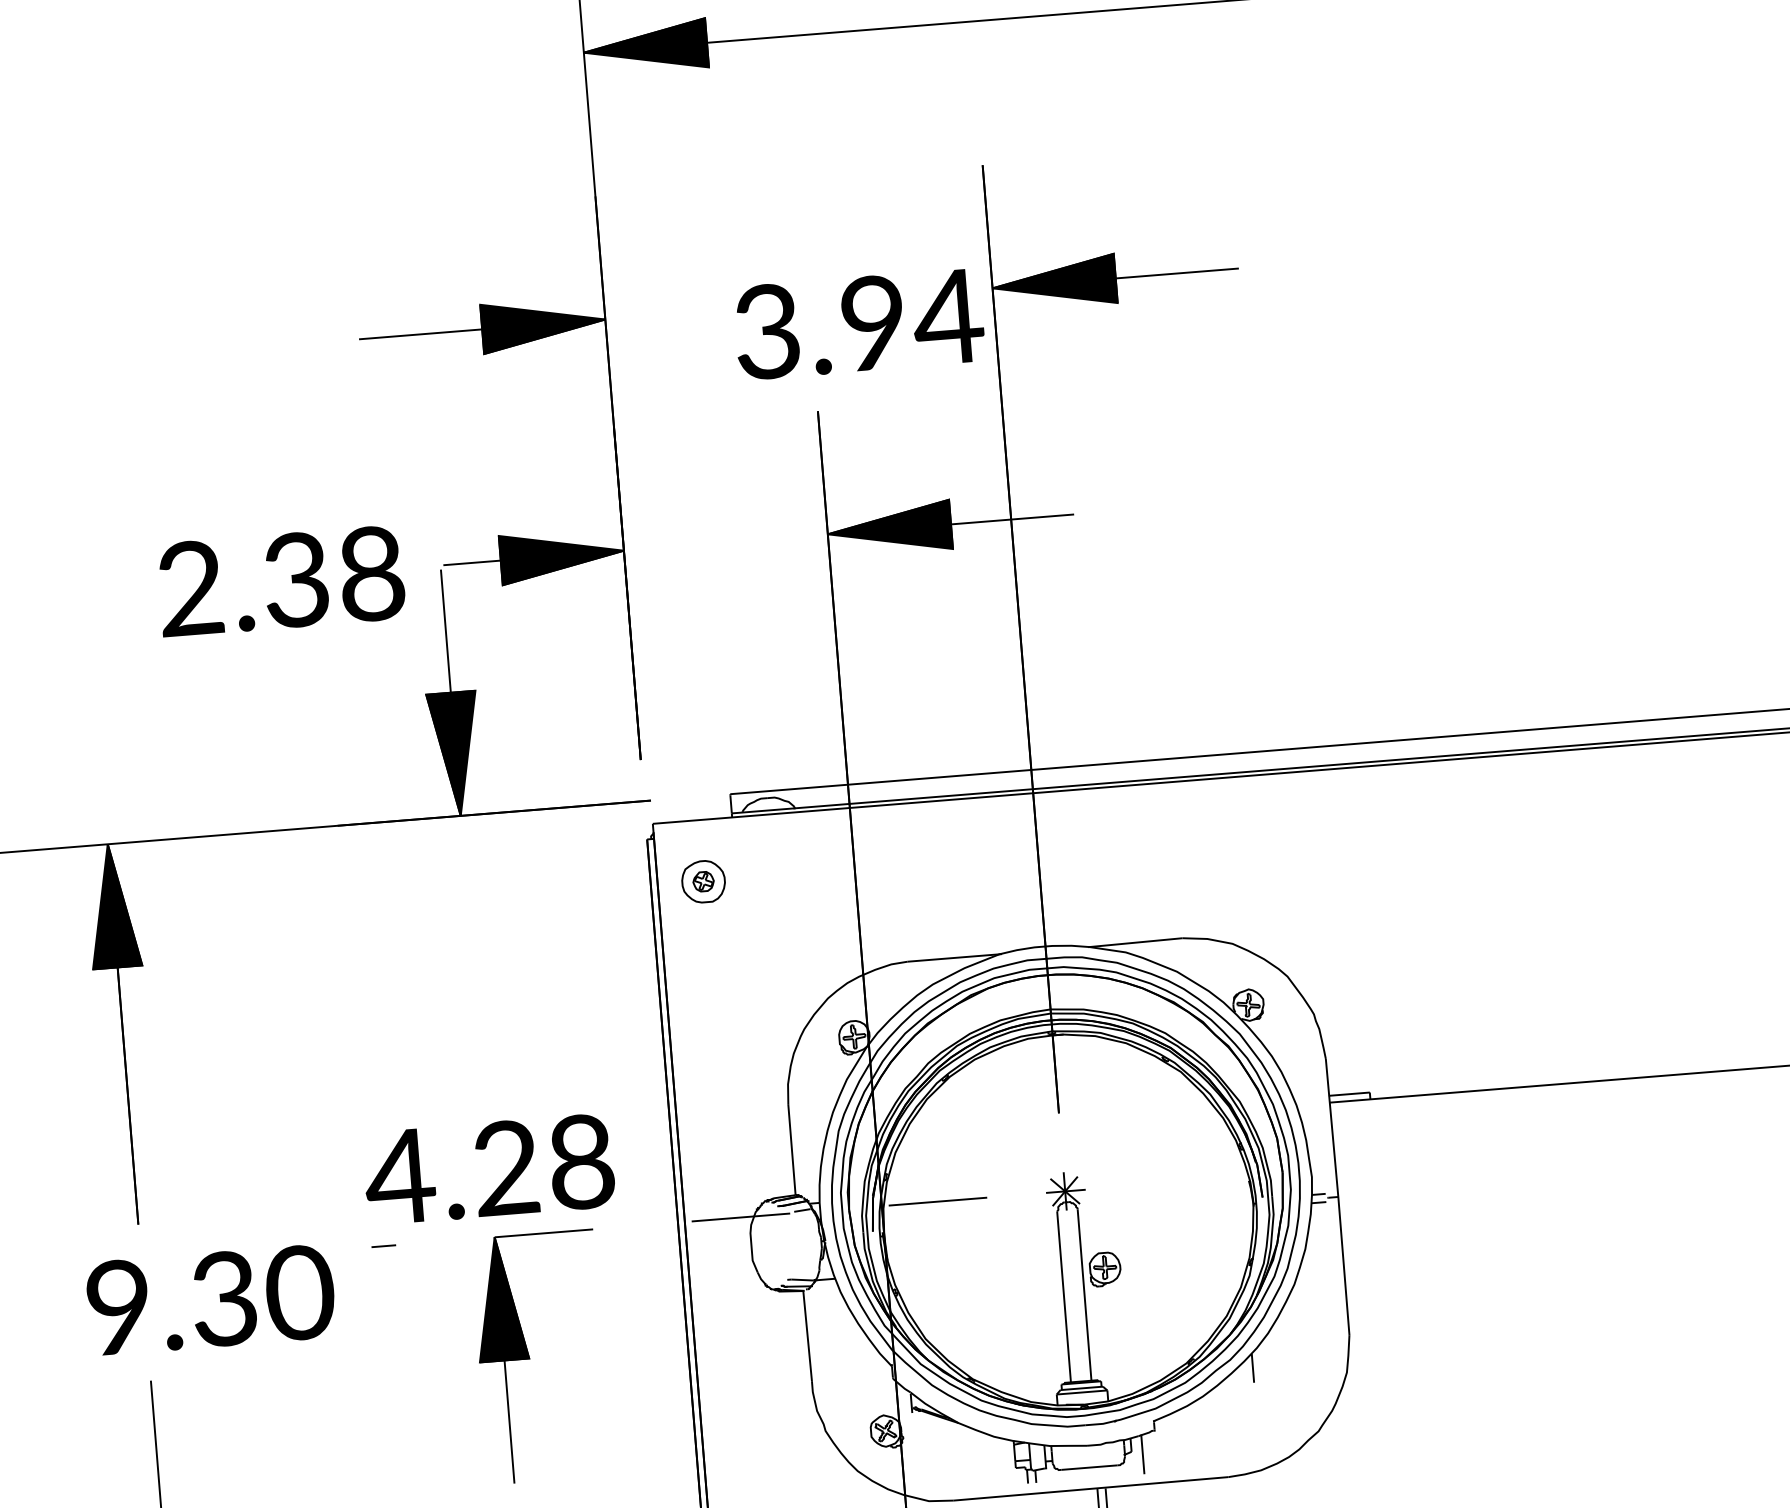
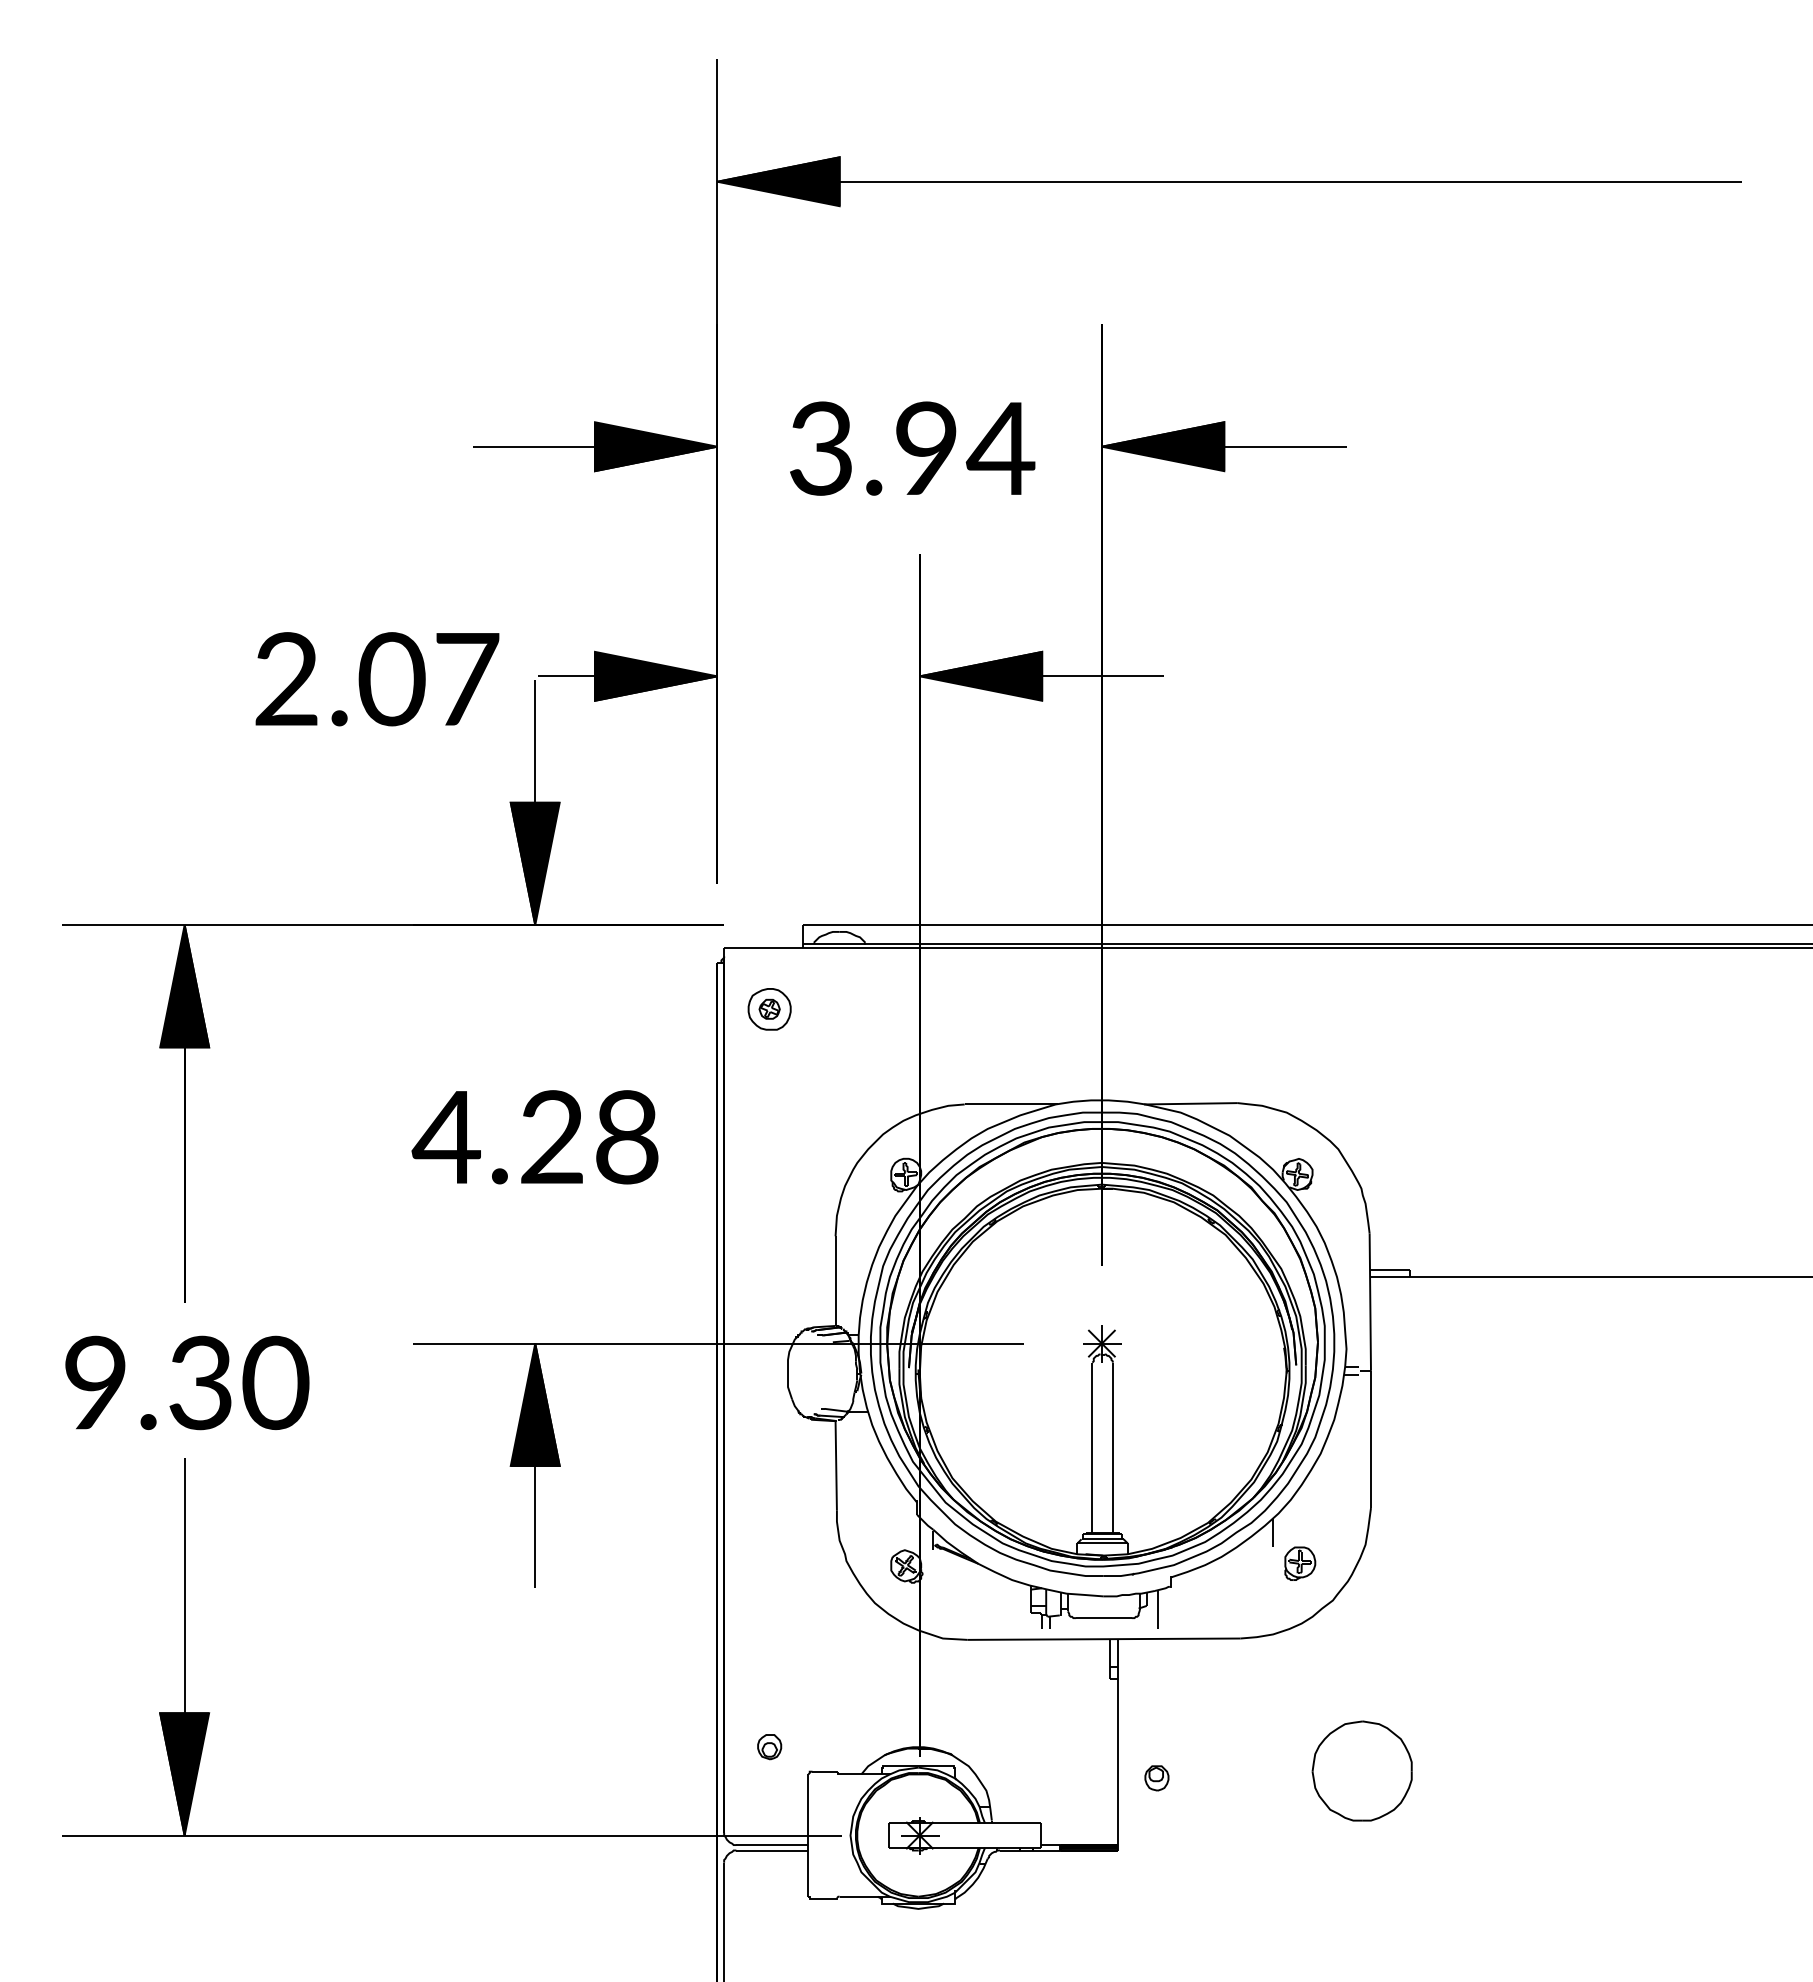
text: (859, 324) -> (912, 448), moved
text: (333, 577) -> (428, 679), 2.38 -> 2.07
text: (488, 1169) -> (534, 1137), moved
line: (679, 1222) -> (718, 1343), dashed -> solid
part: (1105, 1269) -> (1300, 1563), moved
text: (211, 1299) -> (187, 1382), moved

